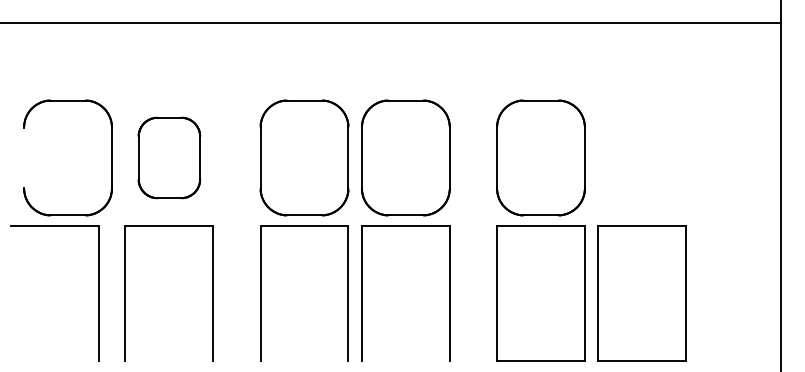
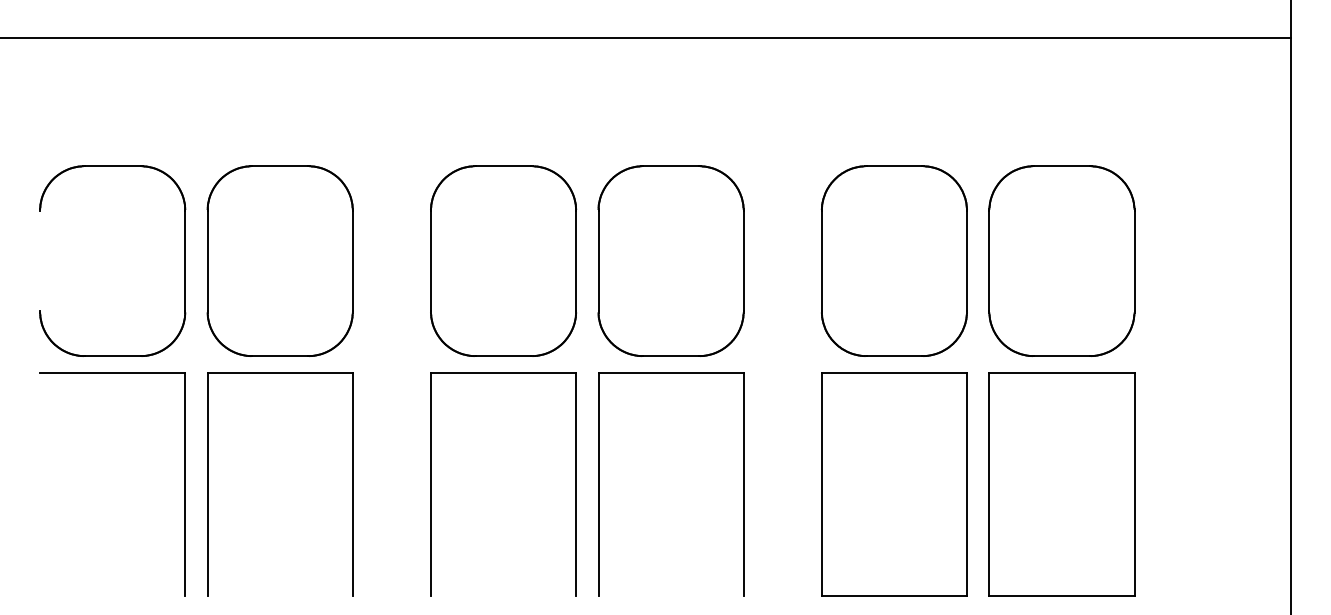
part: (169, 157) -> (280, 260), size x1.43
part: (642, 157) -> (1062, 260), added
part: (98, 293) -> (184, 485), moved

